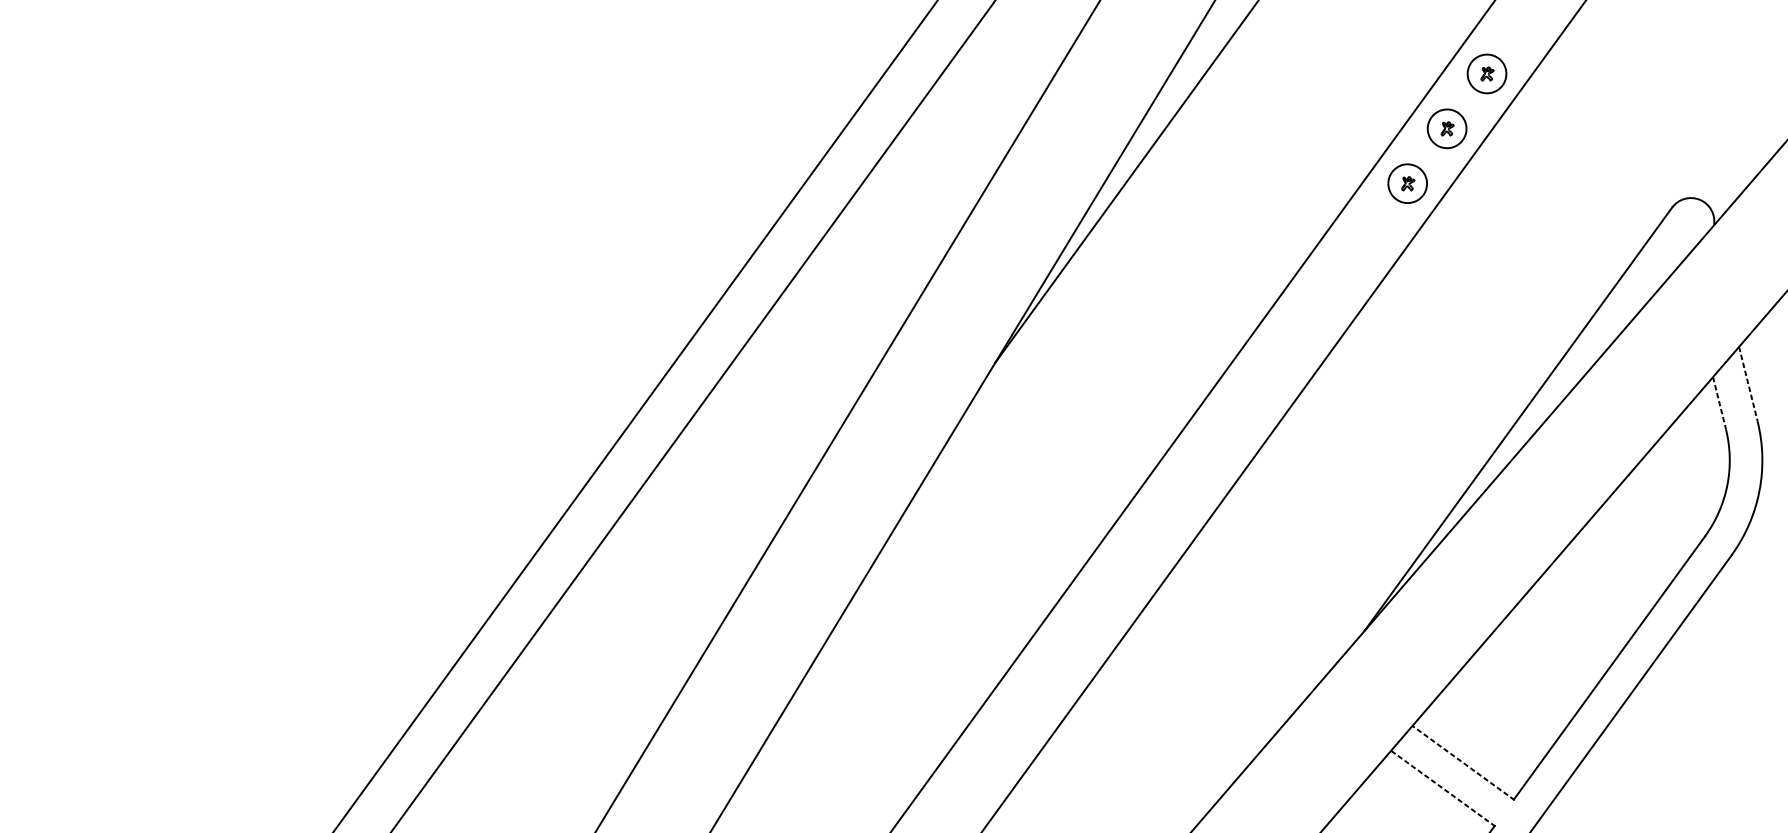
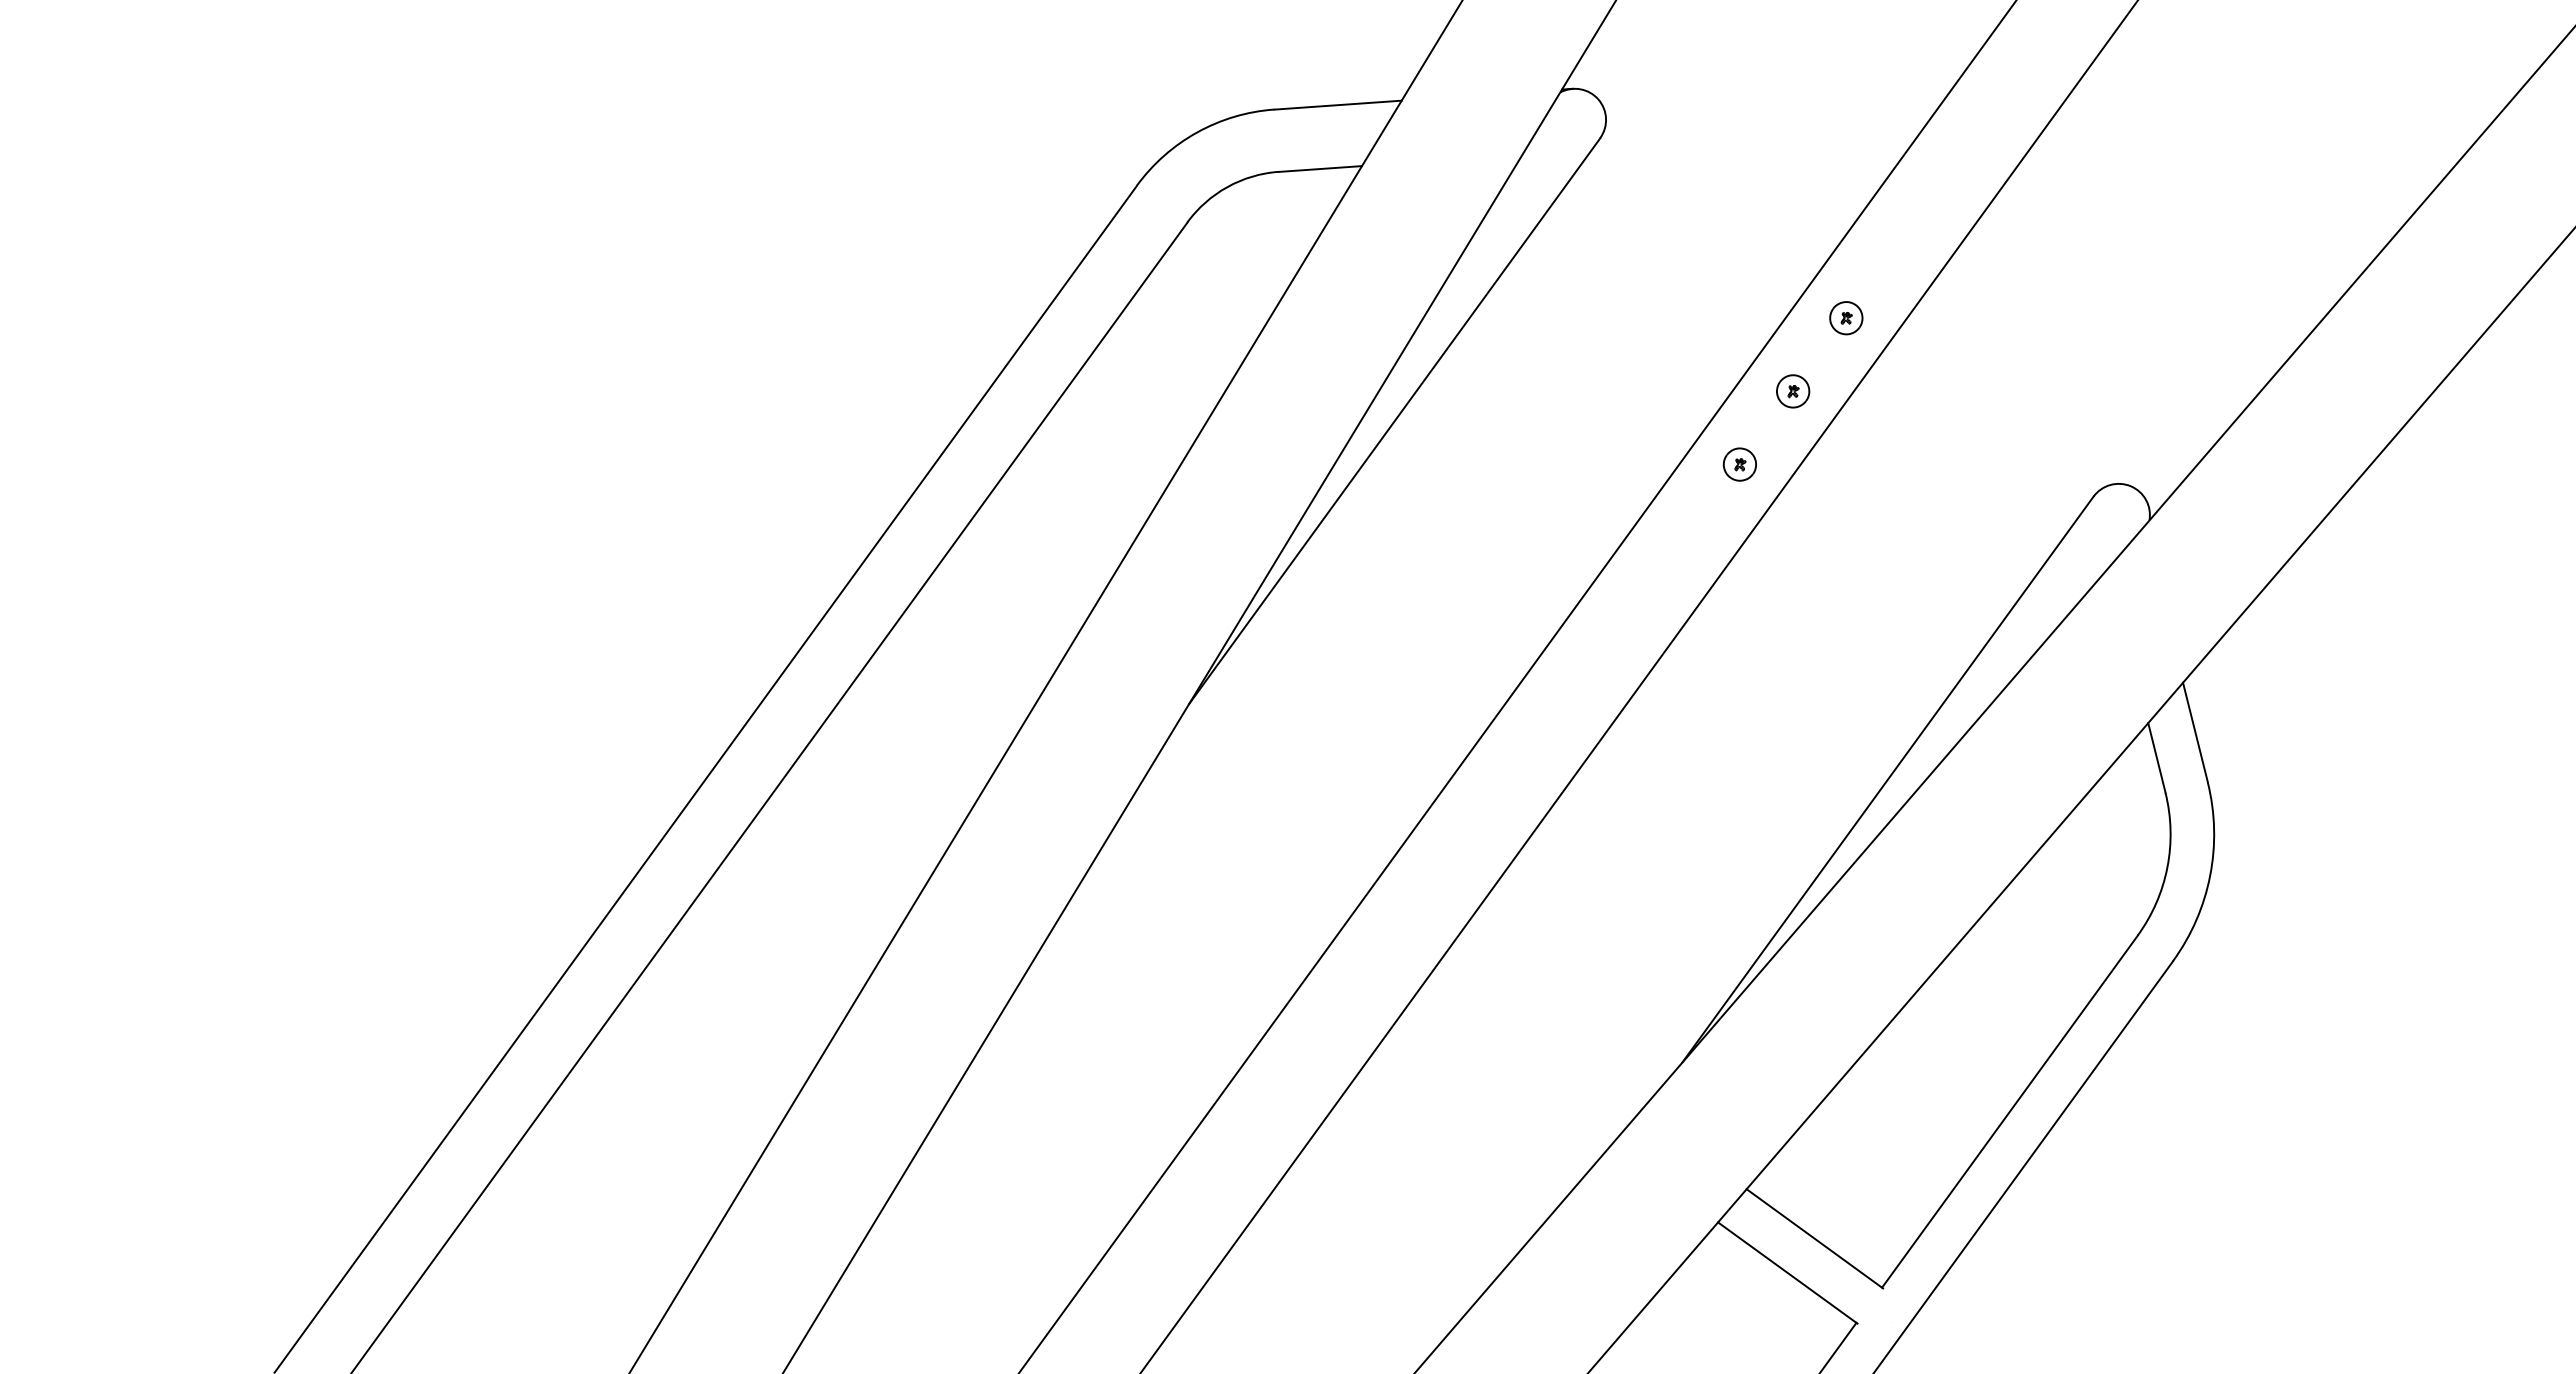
part: (1487, 74) -> (1846, 318), size x0.62
part: (1447, 128) -> (1793, 391), size x0.62
part: (1407, 183) -> (1739, 464), size x0.62
line: (1748, 384) -> (2195, 732), dashed -> solid
line: (1719, 402) -> (2156, 757), dashed -> solid
line: (1463, 762) -> (1814, 1238), dashed -> solid
line: (1443, 788) -> (1787, 1272), dashed -> solid

